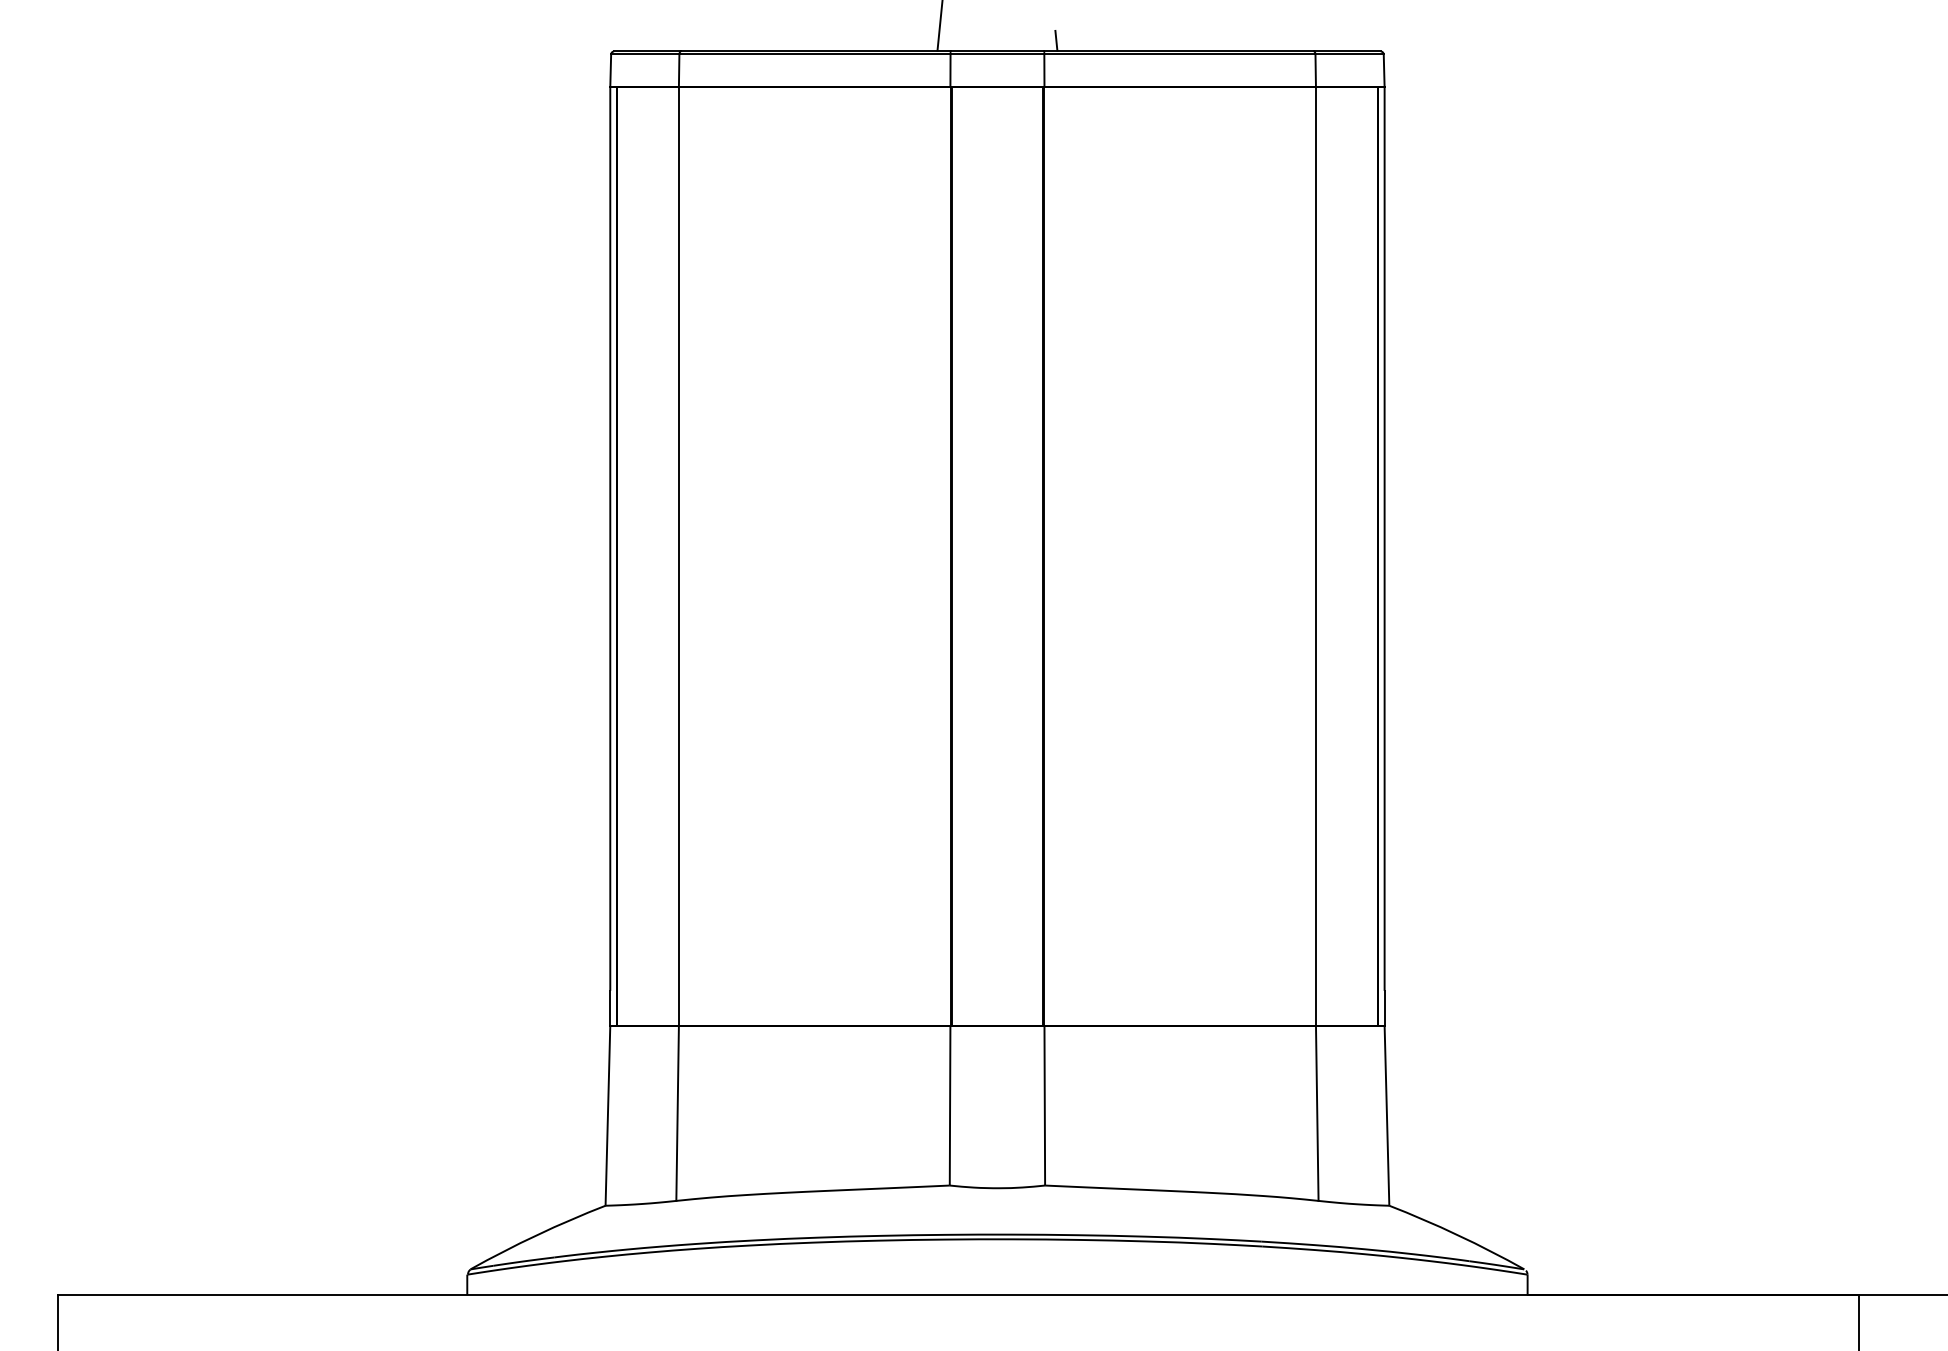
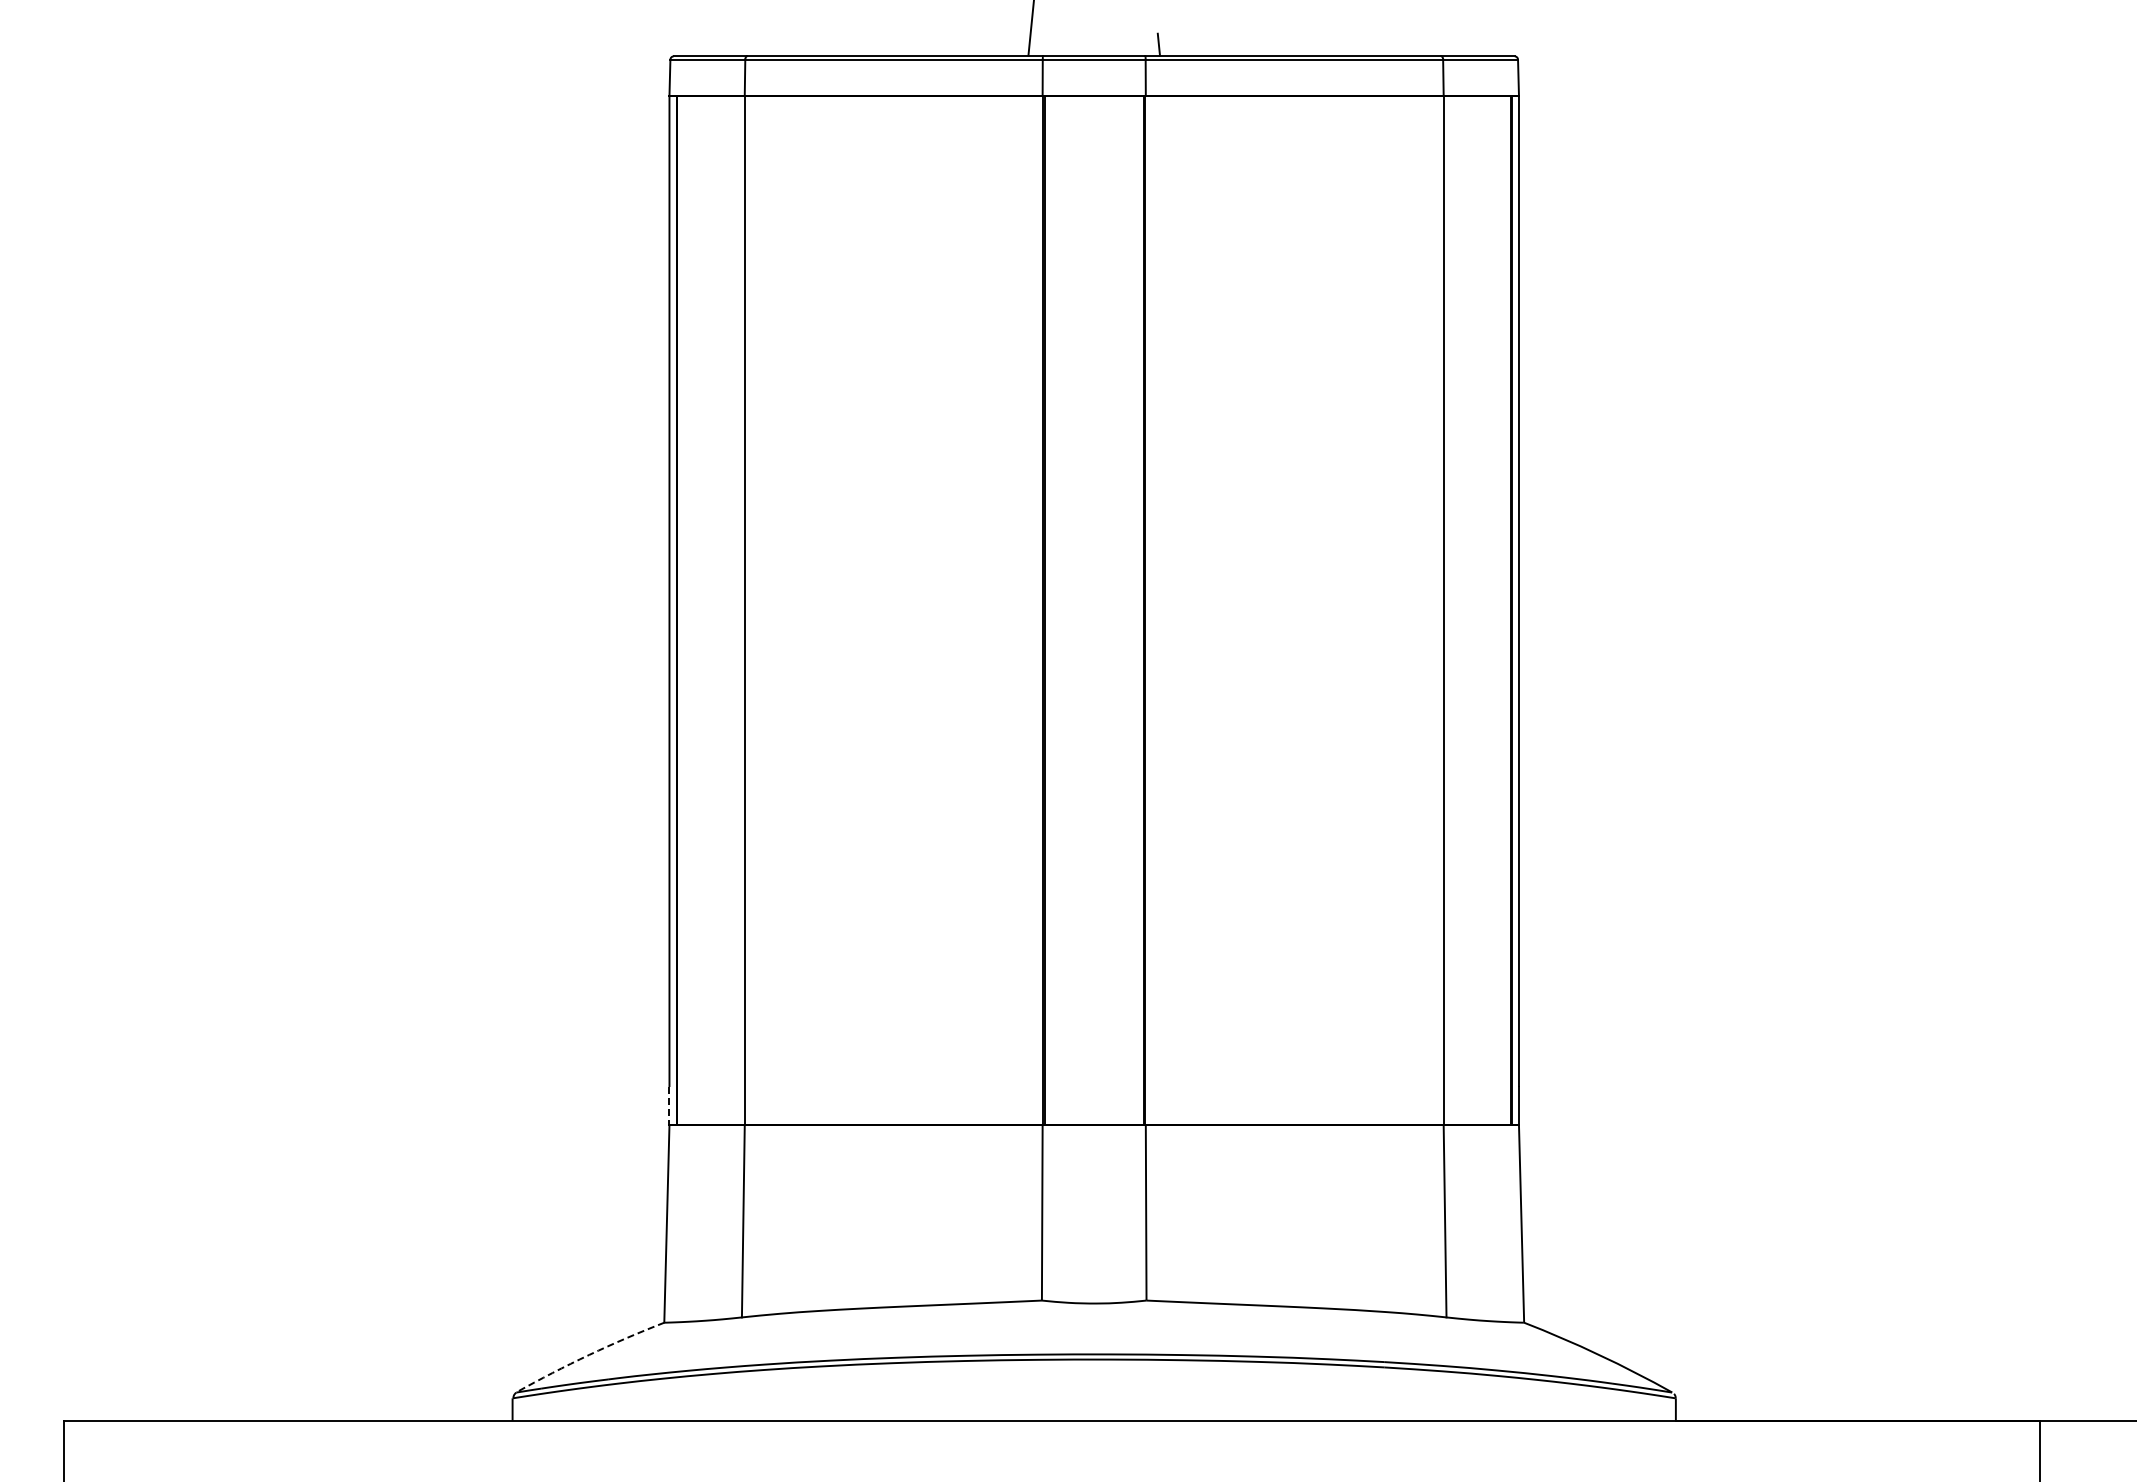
line: (610, 1008) -> (669, 1106), solid -> dashed
arc: (537, 1234) -> (589, 1354), solid -> dashed

